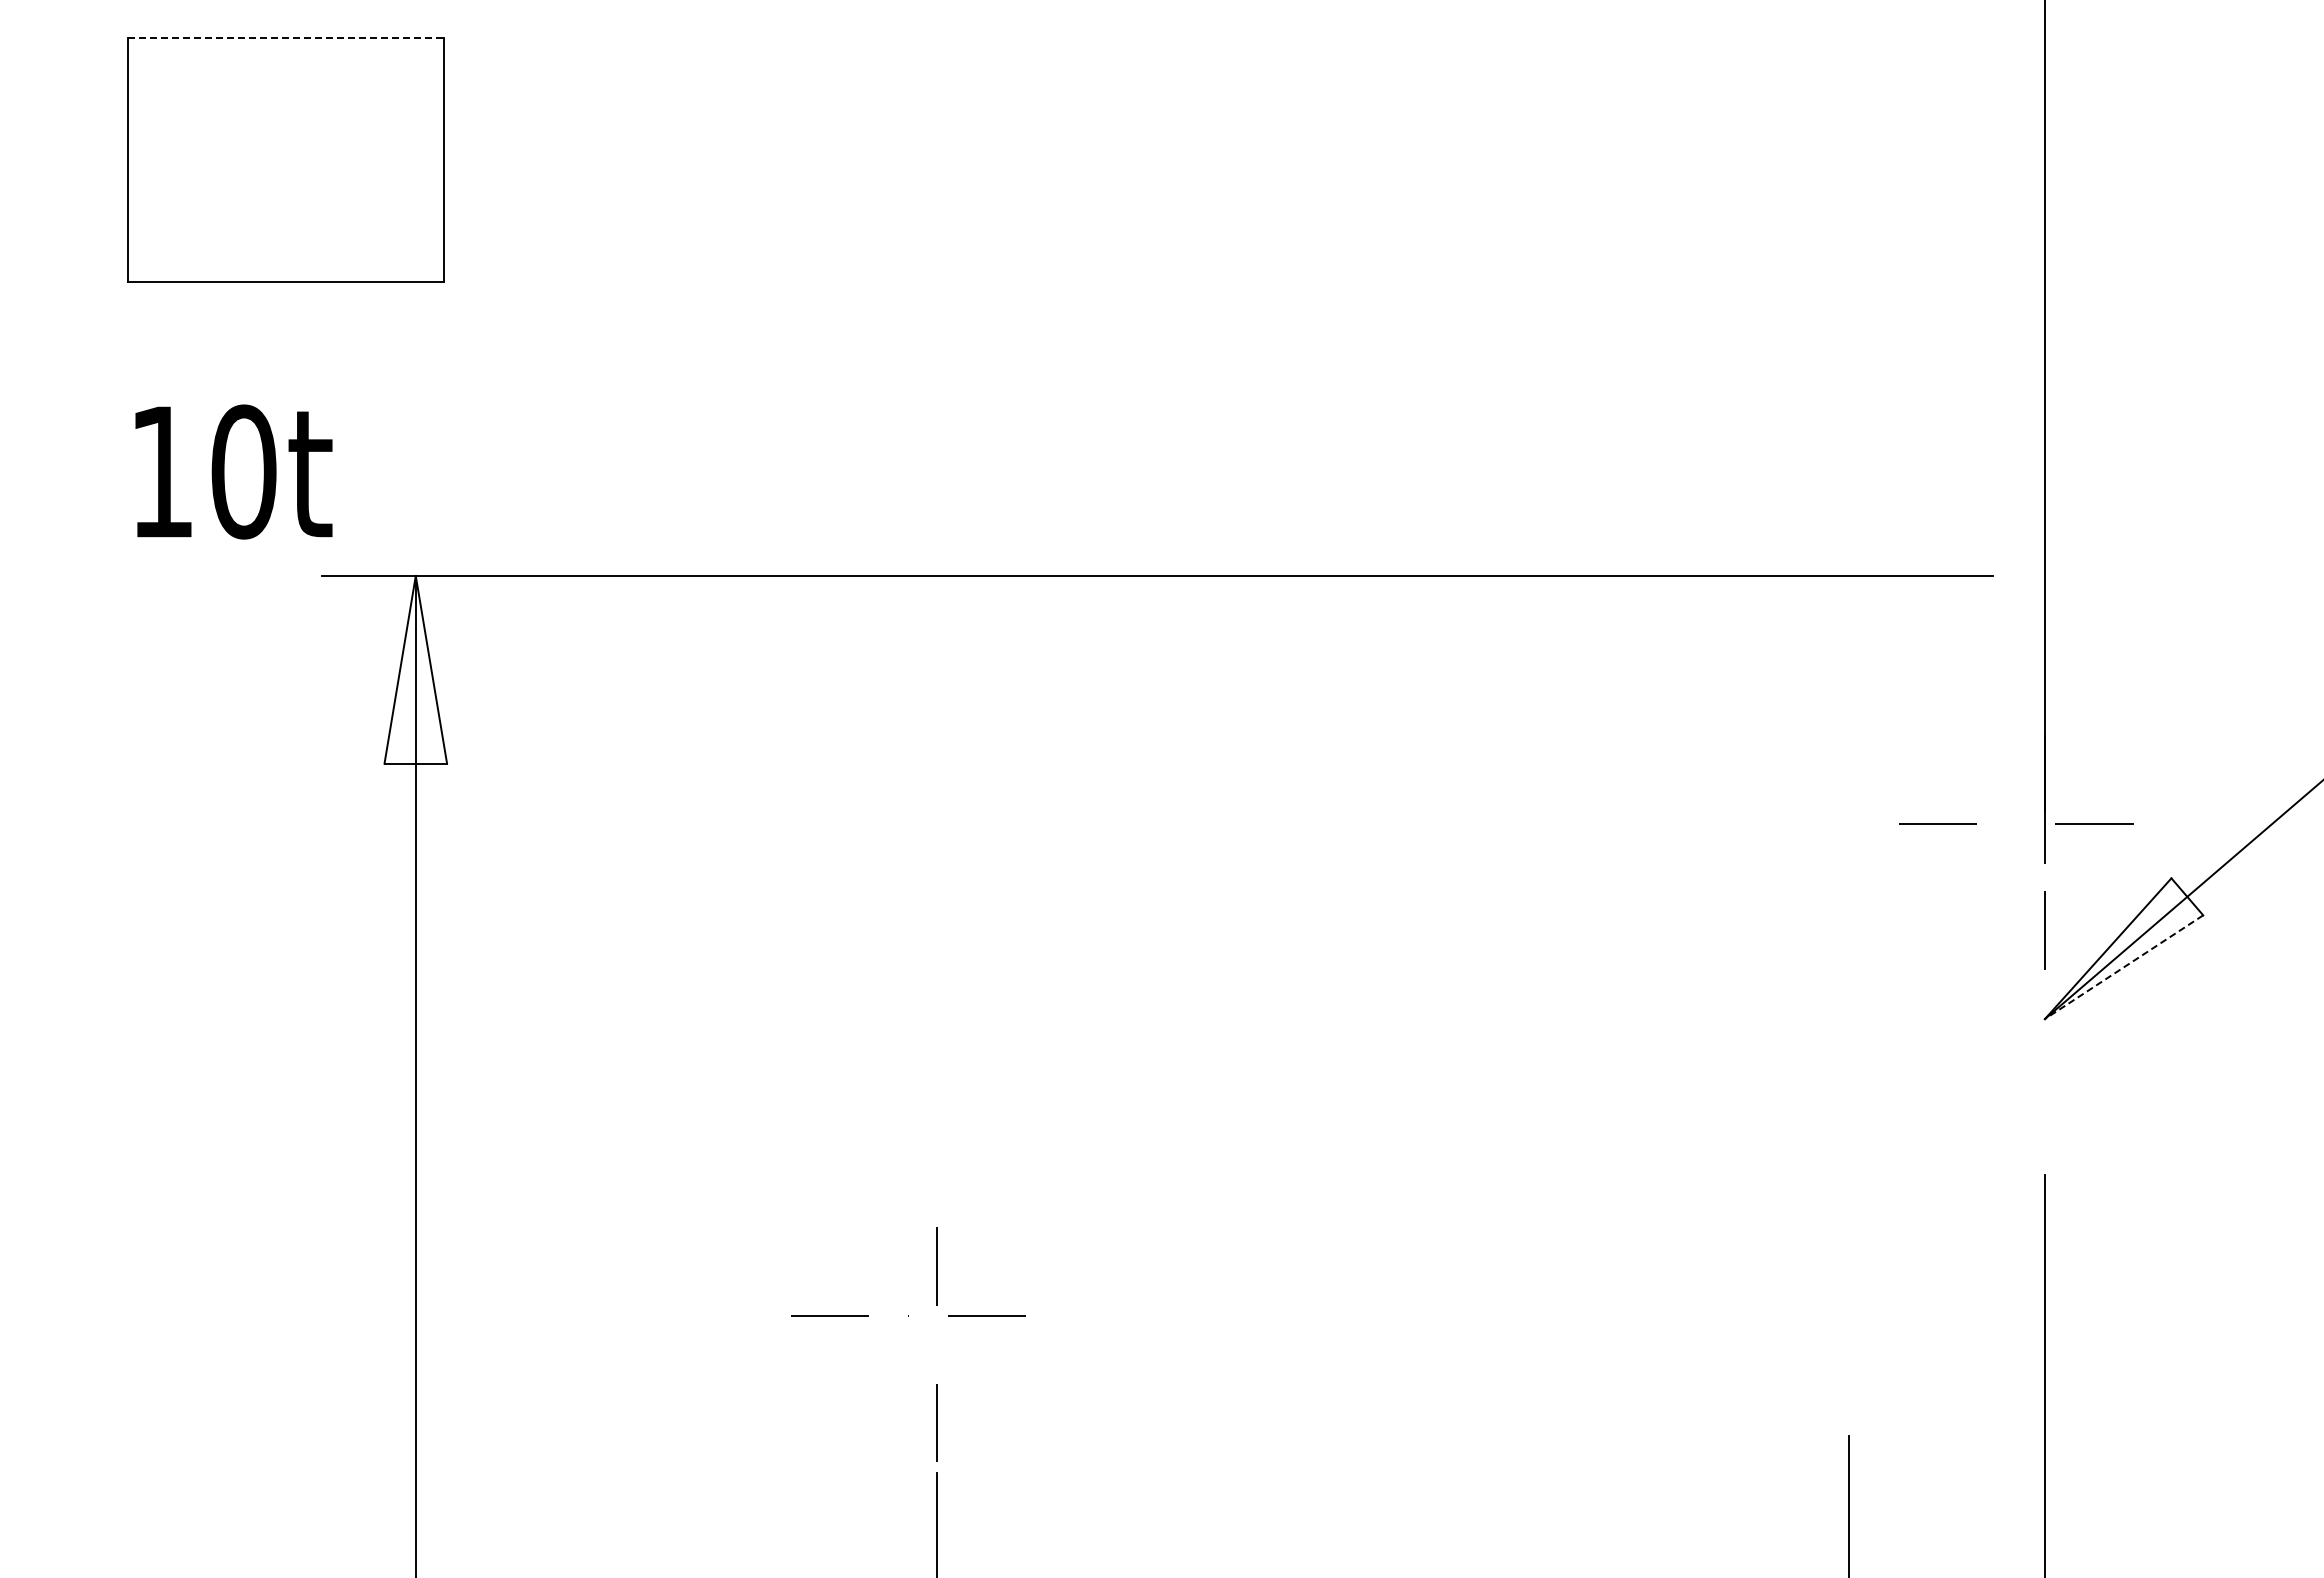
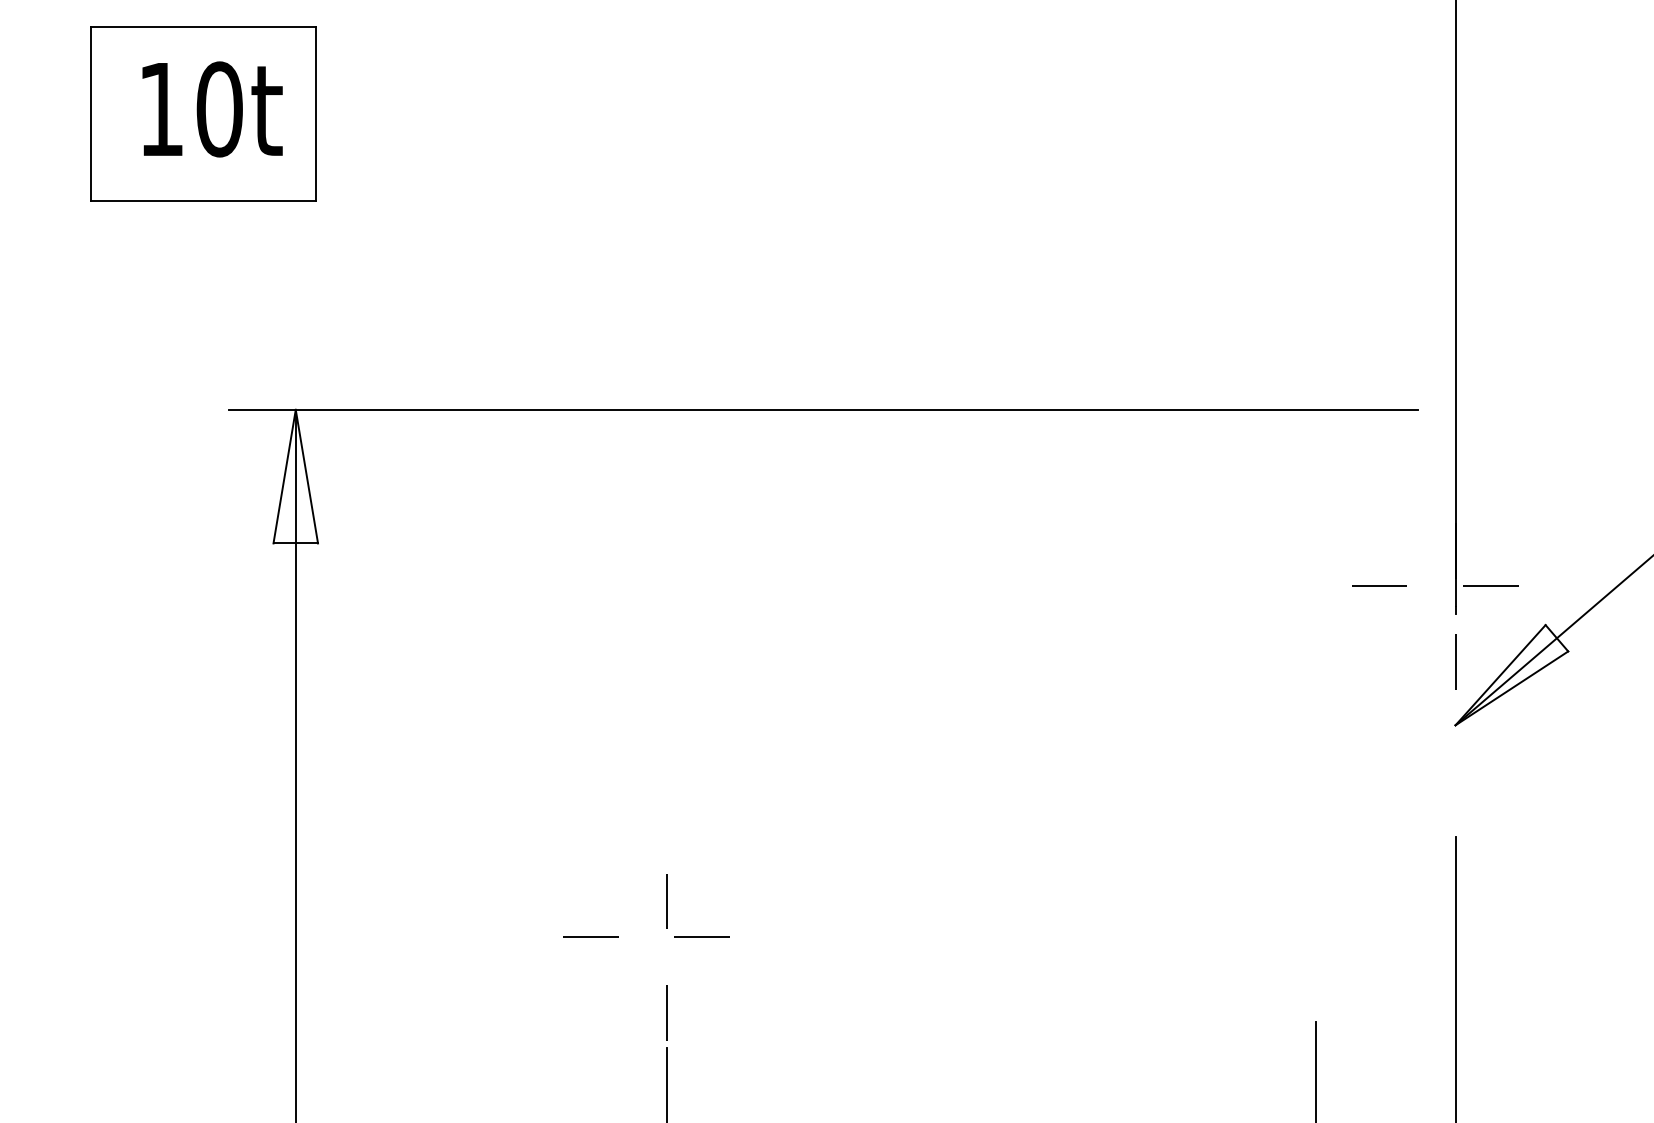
line: (286, 38) -> (203, 27), dashed -> solid
text: (233, 471) -> (212, 109), moved
line: (2124, 967) -> (1512, 688), dashed -> solid

